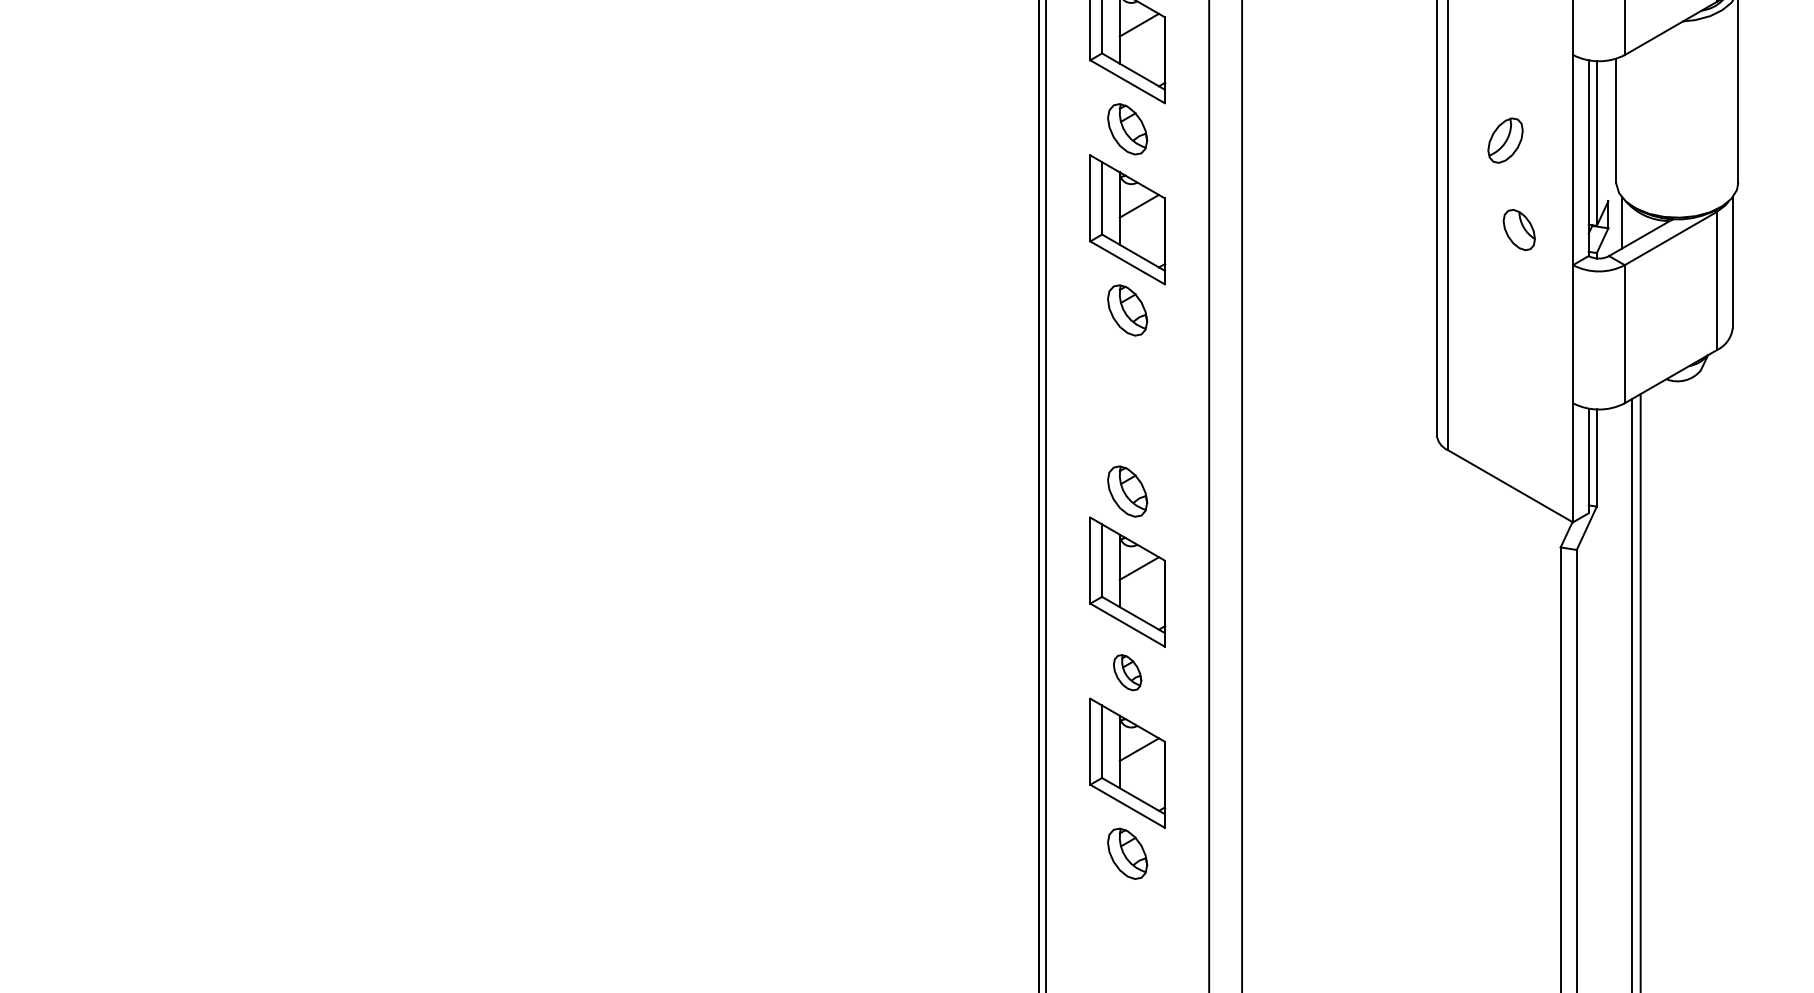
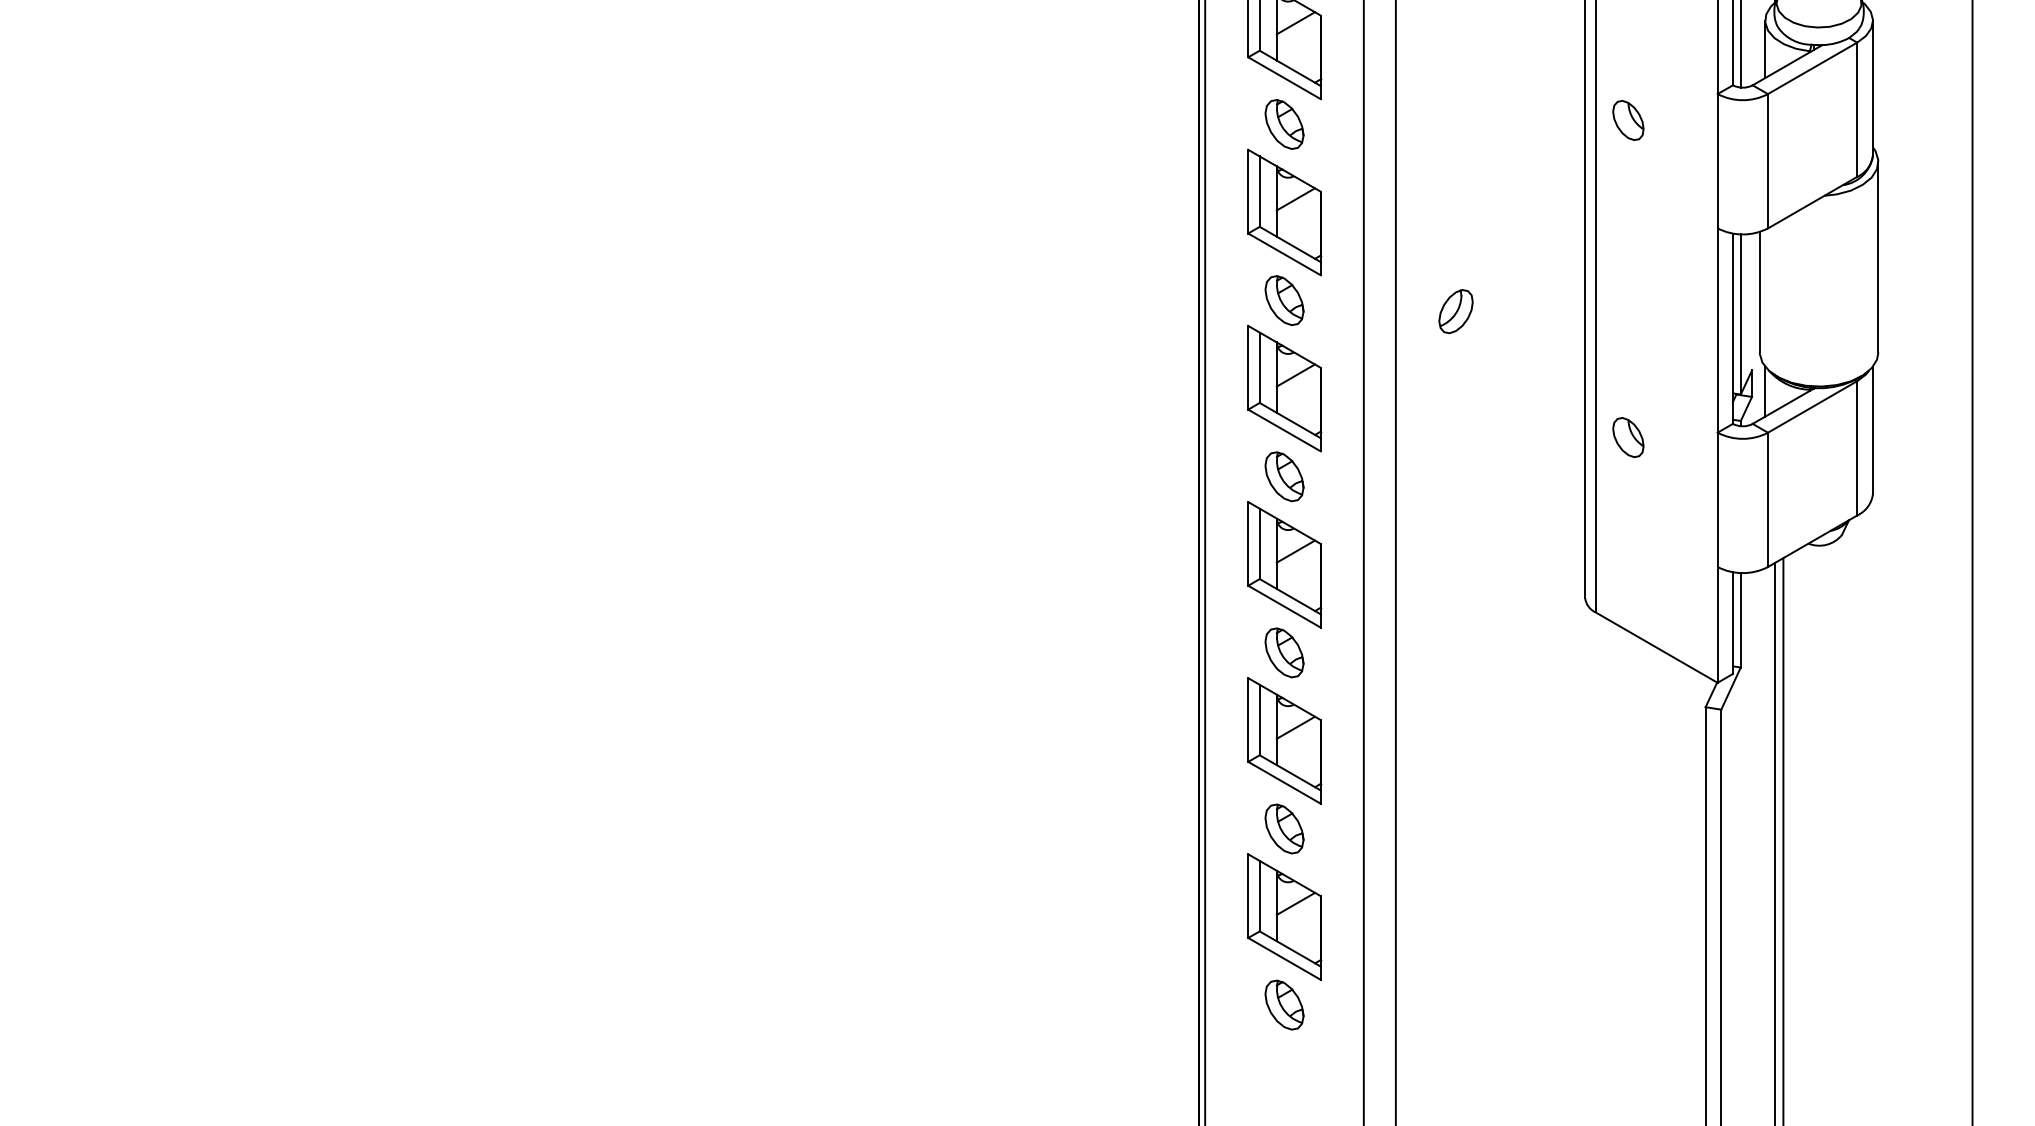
part: (1505, 140) -> (1455, 311), moved
part: (1519, 229) -> (1628, 437), moved
part: (1127, 400) -> (1284, 564), added
part: (1127, 672) -> (1284, 828), size x1.43

